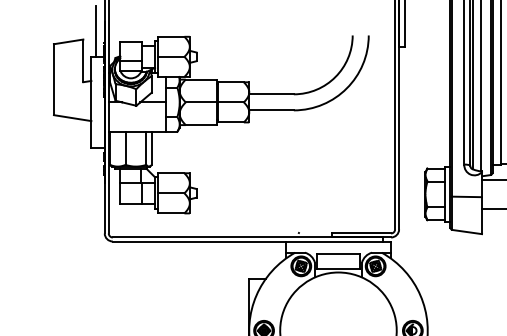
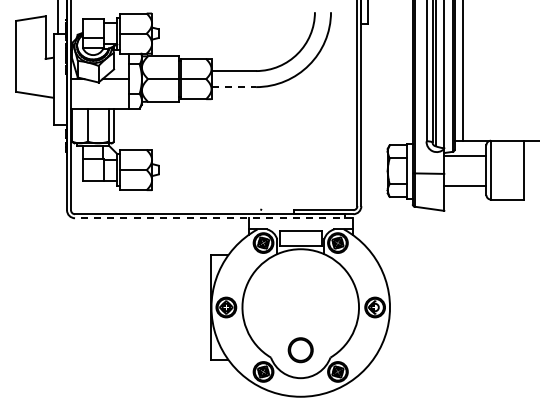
line: (272, 110) -> (234, 87), solid -> dashed
line: (251, 241) -> (213, 218), solid -> dashed

